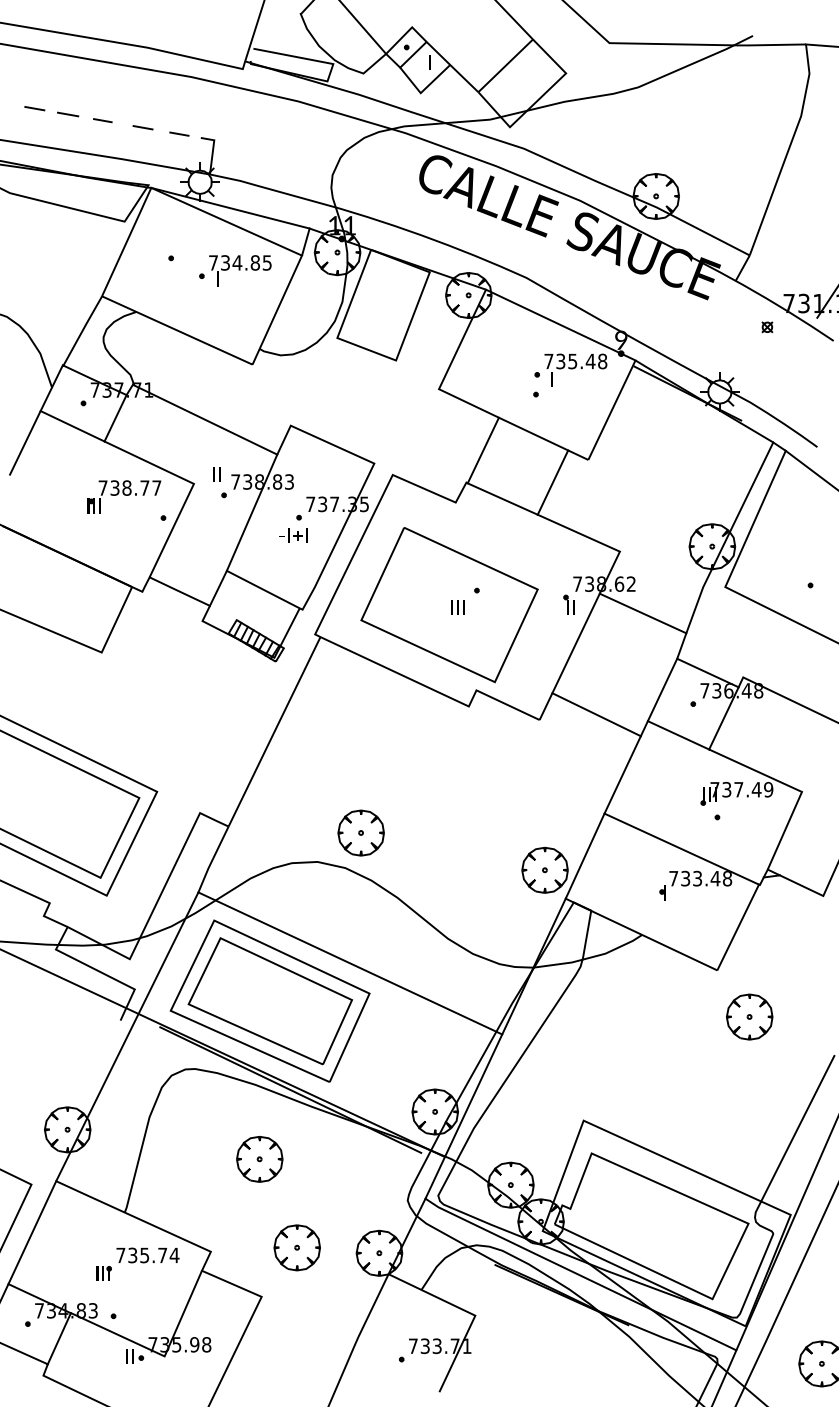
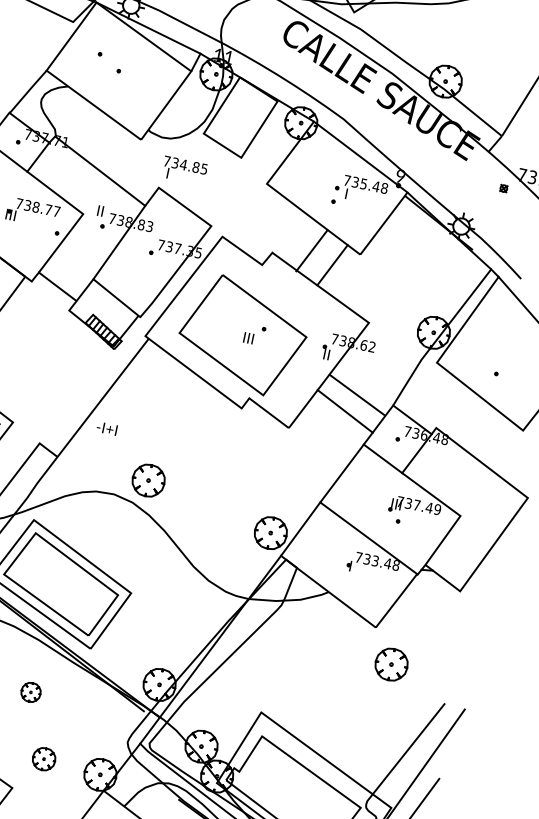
text: (240, 270) -> (184, 170), moved
line: (482, 450) -> (311, 250), moved
text: (293, 535) -> (106, 428), moved
line: (642, 613) -> (356, 394), moved
line: (596, 714) -> (345, 411), moved
line: (350, 963) -> (122, 569), removed
part: (259, 1159) -> (30, 692), size x0.6
part: (296, 1247) -> (43, 758), size x0.7

